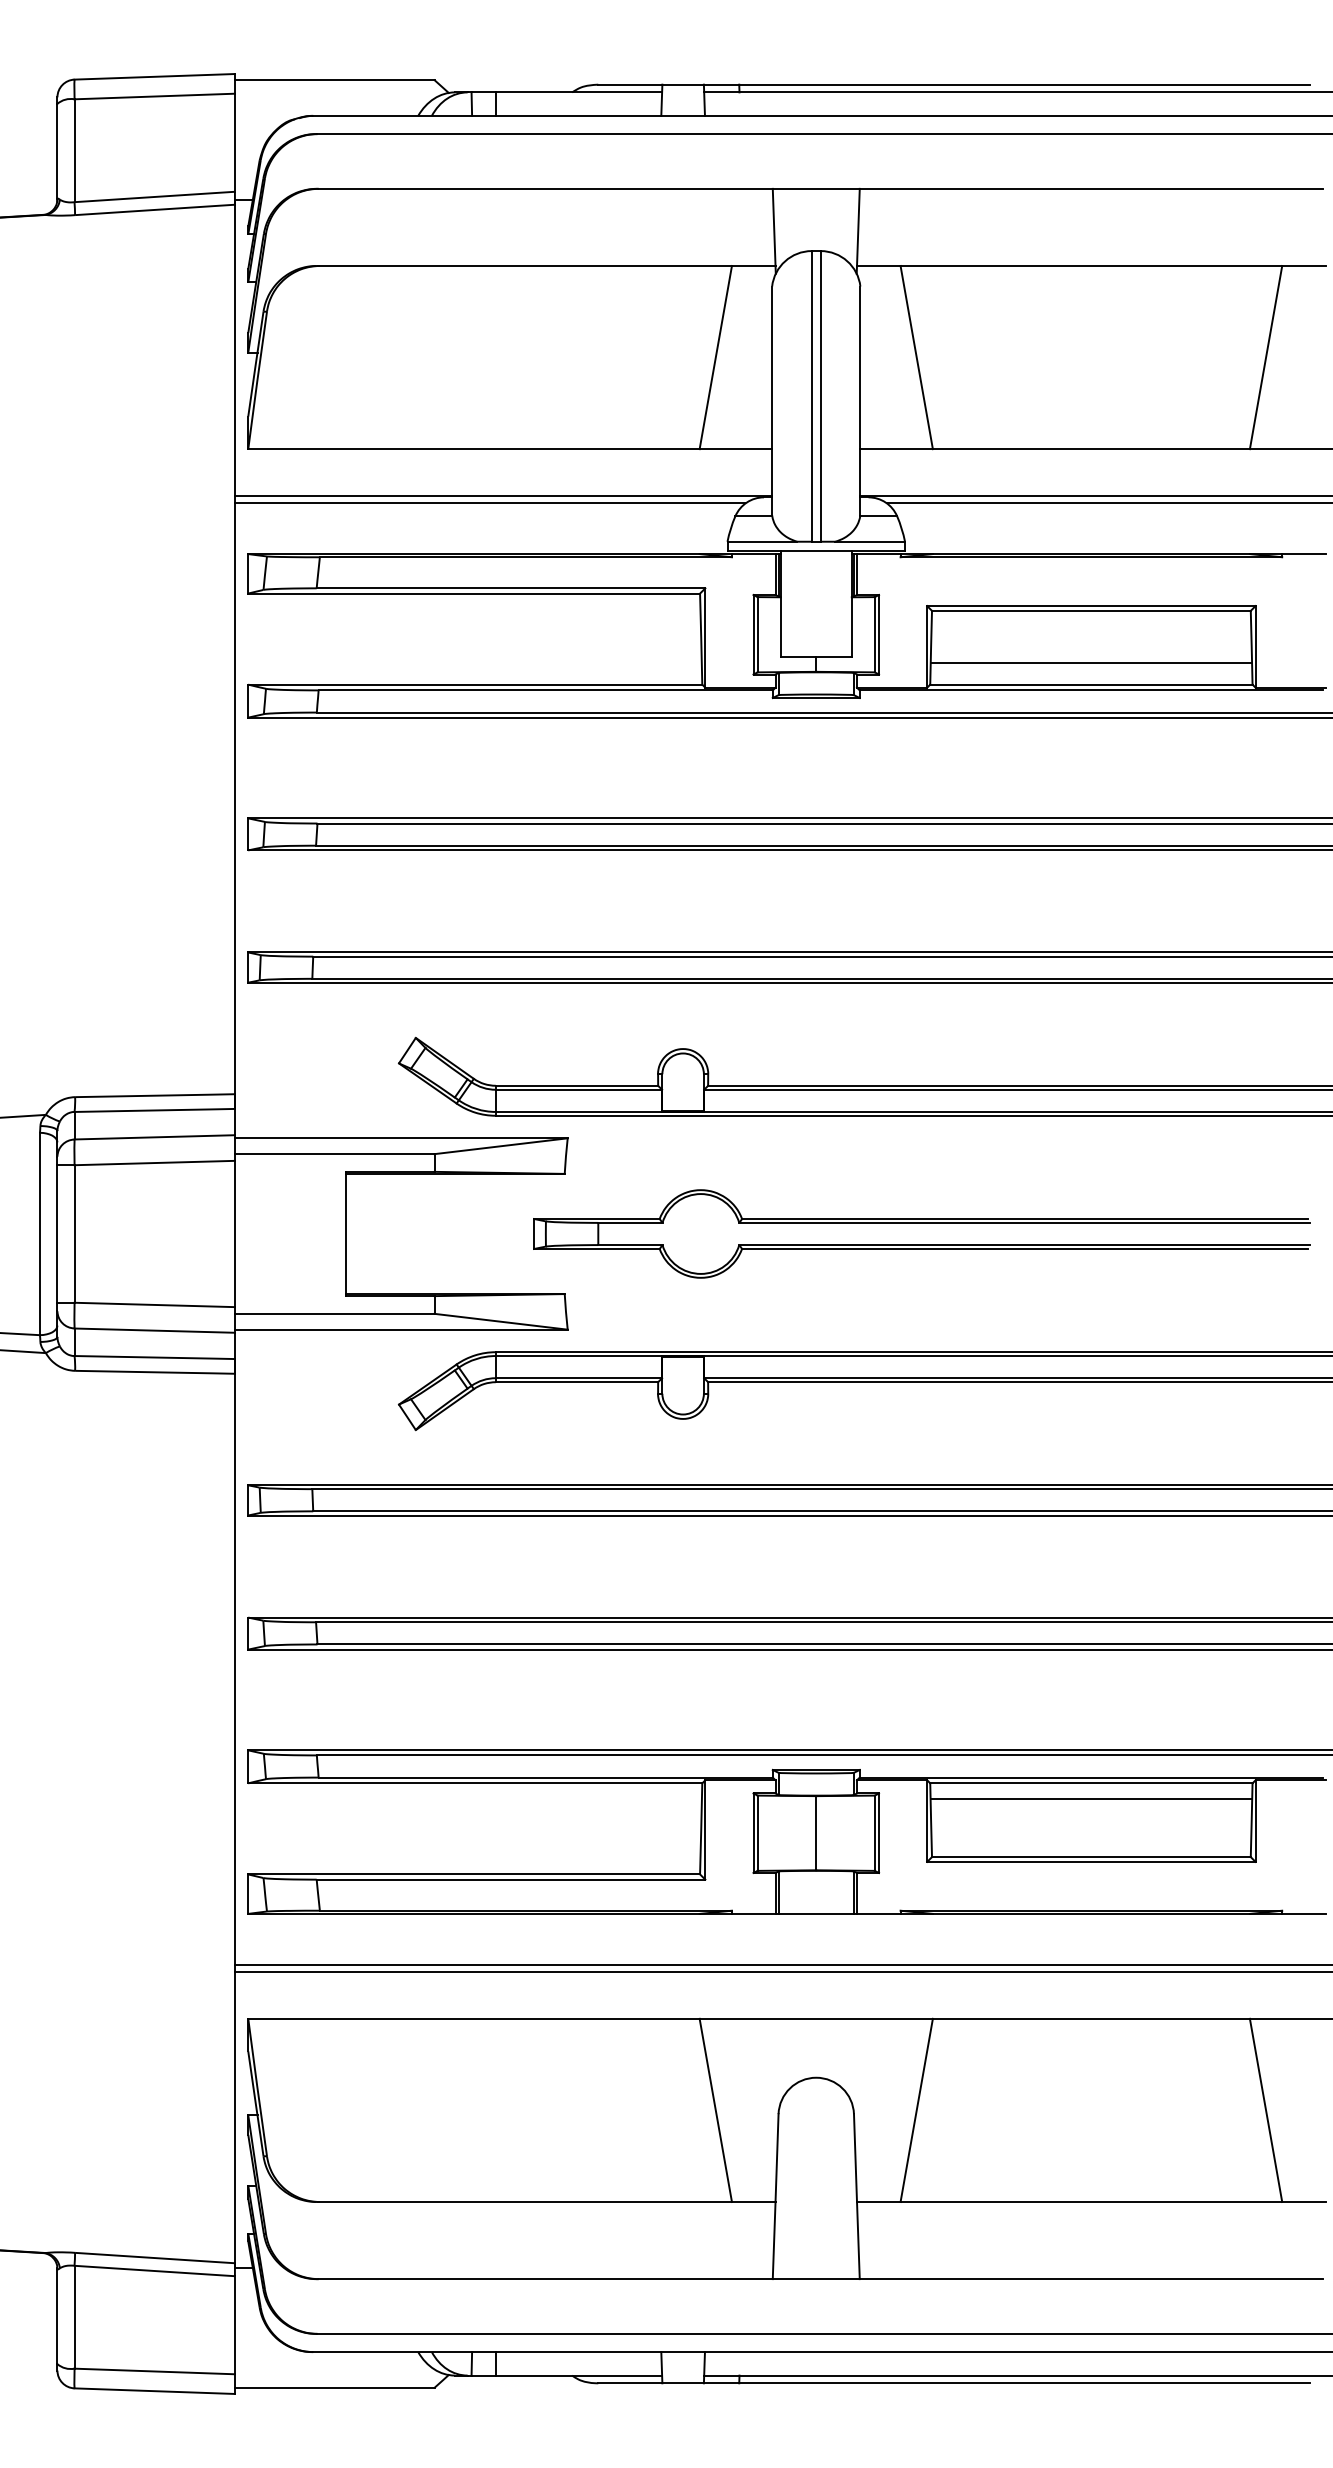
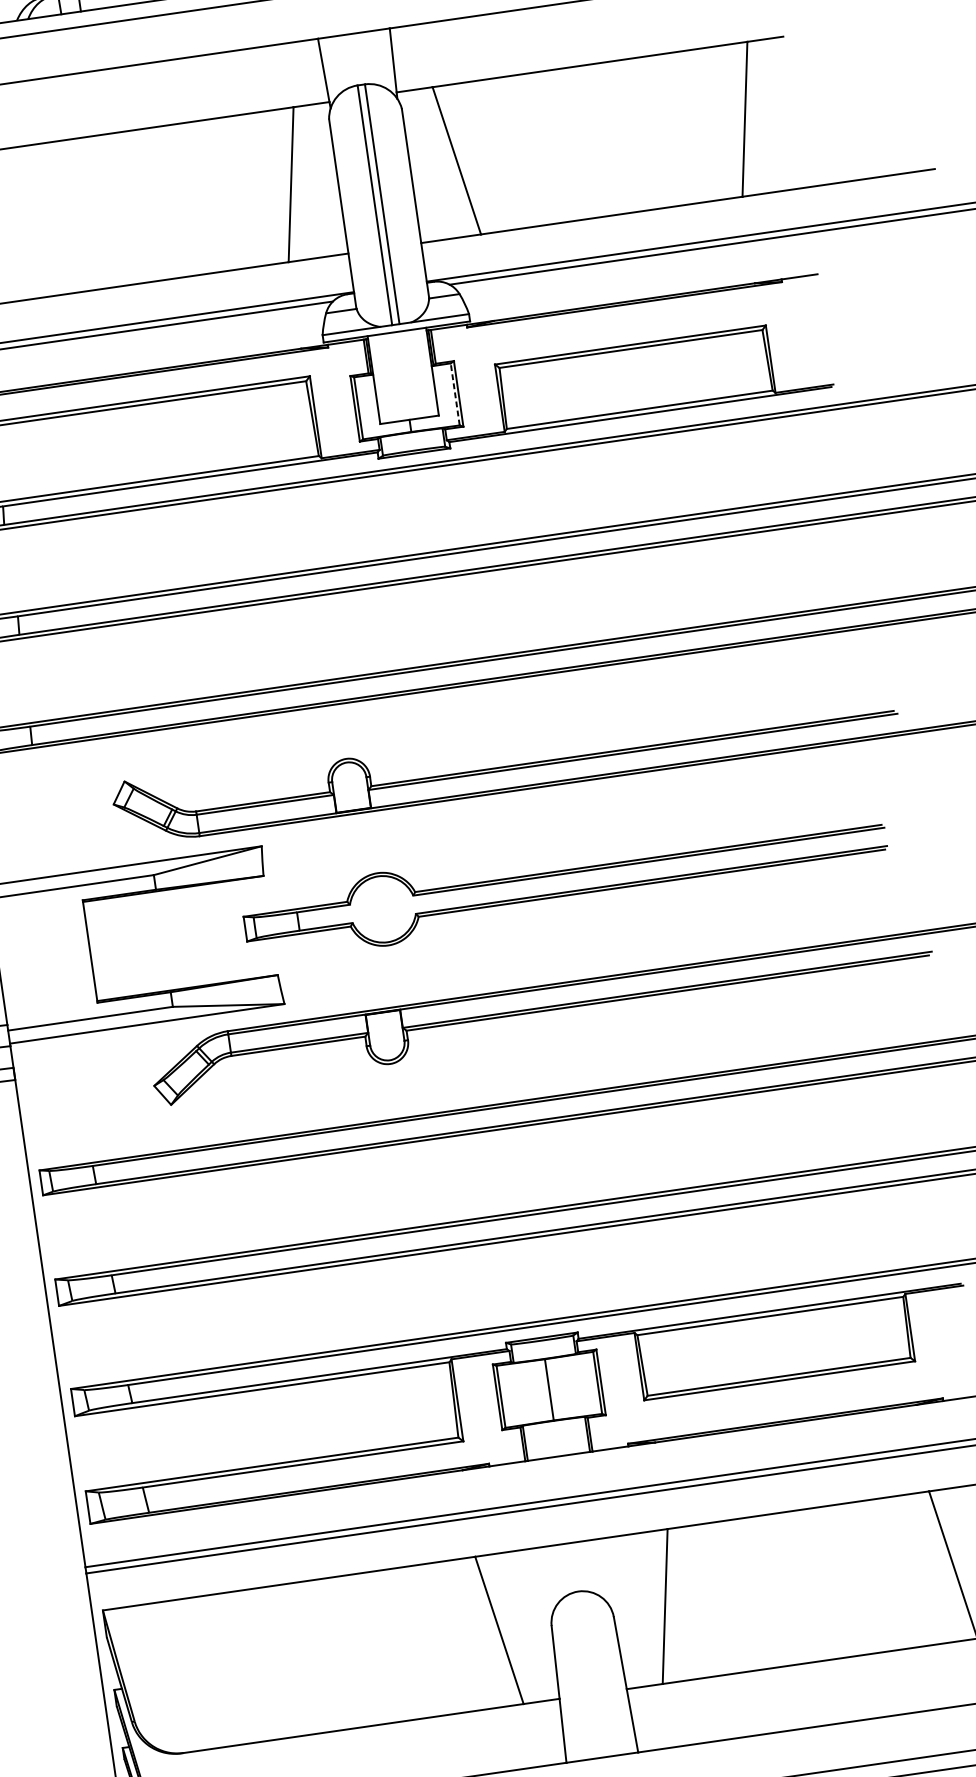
line: (874, 634) -> (454, 394), solid -> dashed
line: (1091, 663) -> (637, 392), removed
line: (1091, 1799) -> (772, 1329), removed

